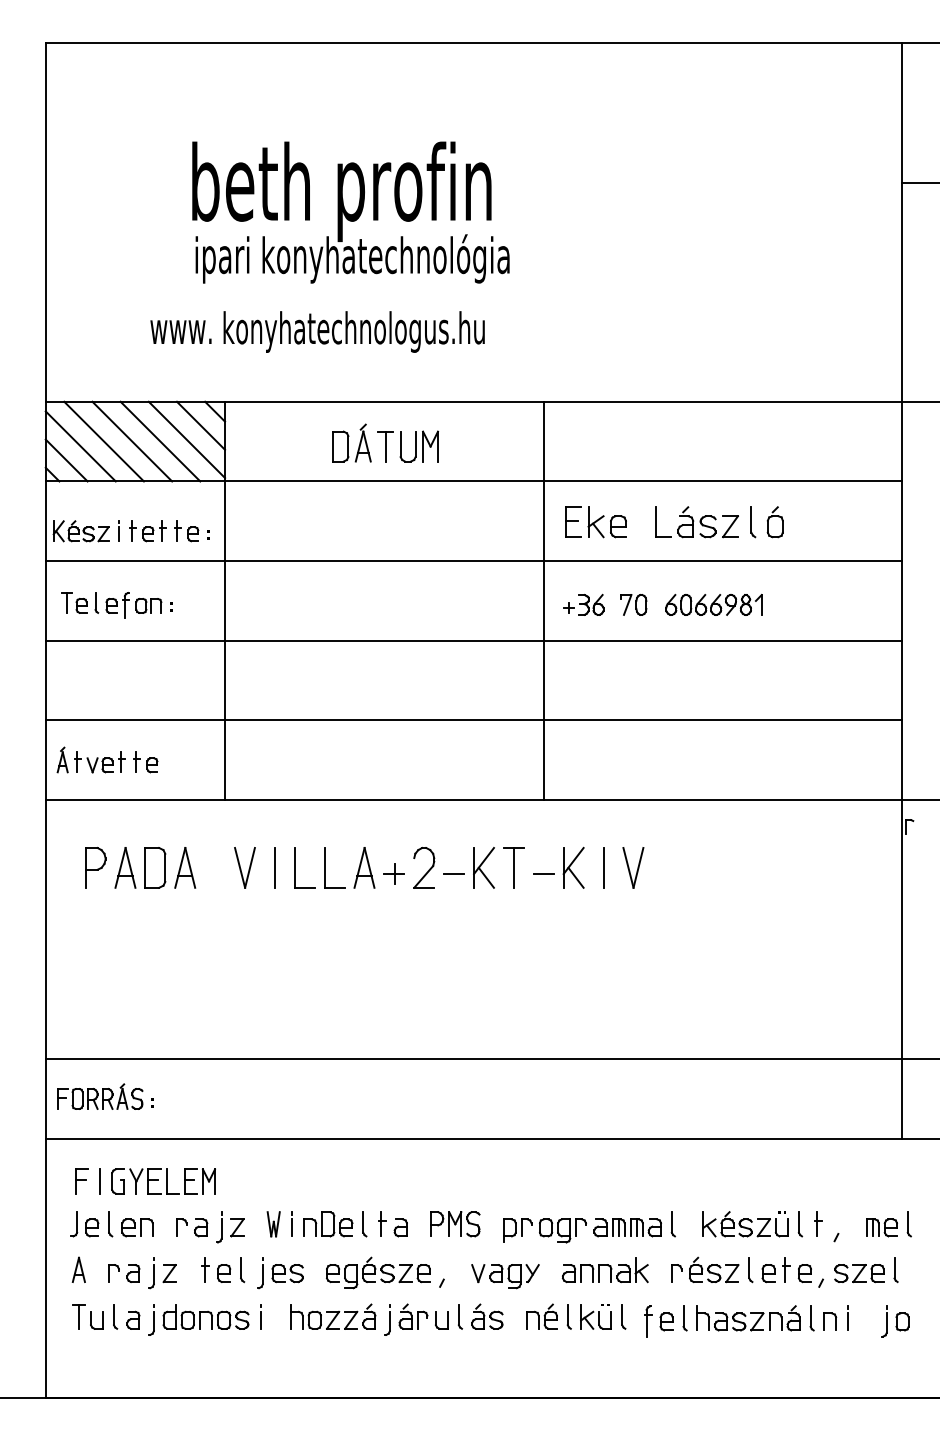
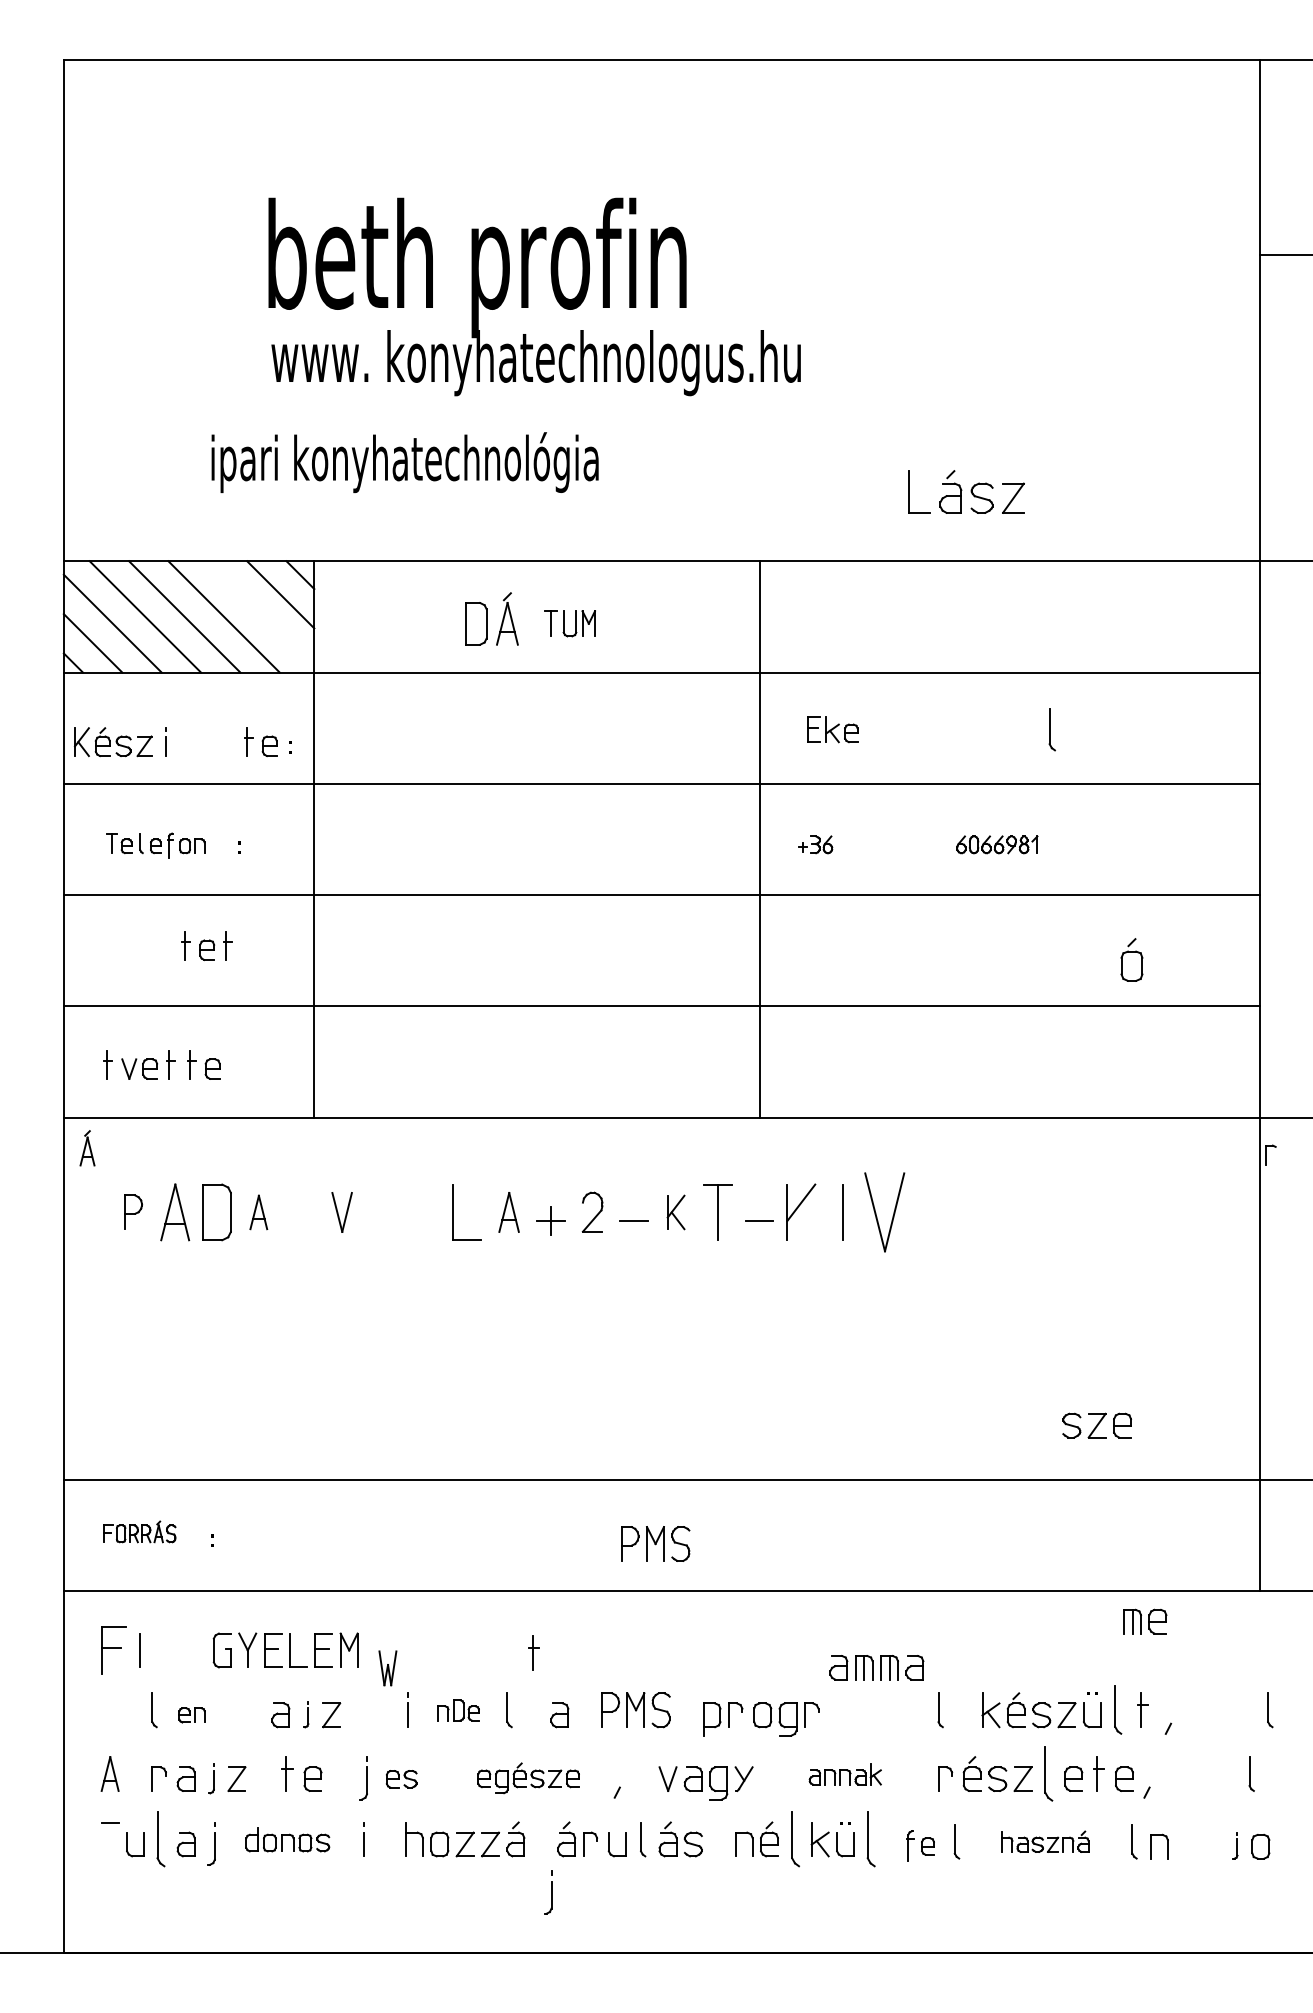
text: (383, 258) -> (535, 361), ipari konyhatechnológia -> www. konyhatechnologus.hu
text: (317, 330) -> (443, 461), www. konyhatechnologus.hu -> ipari konyhatechnológia
line: (186, 439) -> (260, 613), removed
part: (407, 446) -> (569, 623), size x0.6
part: (595, 522) -> (831, 729), size x0.6
part: (696, 522) -> (965, 492), moved
part: (774, 522) -> (1130, 960), moved
part: (147, 531) -> (205, 946), moved
part: (583, 604) -> (815, 844), size x0.6
part: (633, 604) -> (884, 844), removed
part: (713, 604) -> (996, 844), size x0.6
part: (111, 605) -> (155, 845), size x0.7
part: (62, 759) -> (87, 1147), moved
part: (95, 867) -> (133, 1211), size x0.6
part: (185, 867) -> (259, 1211), size x0.6
part: (244, 867) -> (341, 1211), size x0.7
line: (274, 867) -> (383, 1211), removed
part: (295, 867) -> (412, 1211), removed
part: (364, 867) -> (509, 1211), size x0.7
part: (424, 867) -> (592, 1211), size x0.7
part: (483, 867) -> (675, 1211), size x0.6
part: (633, 867) -> (884, 1211), size x1.4
line: (575, 877) -> (803, 1225), removed
part: (100, 1096) -> (140, 1531), size x0.6
part: (469, 1105) -> (655, 1544), added
part: (81, 1181) -> (113, 1650), size x1.4
part: (163, 1181) -> (285, 1650), moved
part: (382, 1223) -> (534, 1651), moved
part: (84, 1224) -> (117, 1710), removed
part: (273, 1224) -> (387, 1668), moved
part: (328, 1224) -> (458, 1710), size x0.6
part: (800, 1224) -> (1118, 1710), size x1.4
part: (137, 1227) -> (191, 1714), size x0.6
part: (181, 1227) -> (253, 1714), removed
part: (219, 1227) -> (306, 1714), size x0.6
part: (627, 1227) -> (876, 1667), moved
part: (881, 1227) -> (1144, 1621), moved
part: (242, 1270) -> (338, 1774), removed
part: (604, 1270) -> (844, 1774), size x0.6
part: (750, 1270) -> (1048, 1774), size x1.6
part: (378, 1272) -> (528, 1777), size x0.7
part: (151, 1273) -> (211, 1779), size x0.7
part: (287, 1273) -> (401, 1779), size x0.7
part: (859, 1273) -> (1097, 1425), moved
line: (79, 1316) -> (110, 1839), removed
part: (115, 1316) -> (161, 1839), size x1.6
part: (205, 1316) -> (286, 1839), size x0.7
part: (568, 1316) -> (794, 1839), size x1.6
part: (623, 1316) -> (870, 1839), size x1.6
line: (847, 1317) -> (1183, 1840), removed
part: (748, 1318) -> (1045, 1841), size x0.6
part: (387, 1319) -> (548, 1892), moved
part: (658, 1321) -> (919, 1846), size x0.7
part: (884, 1321) -> (1235, 1846), size x0.6

